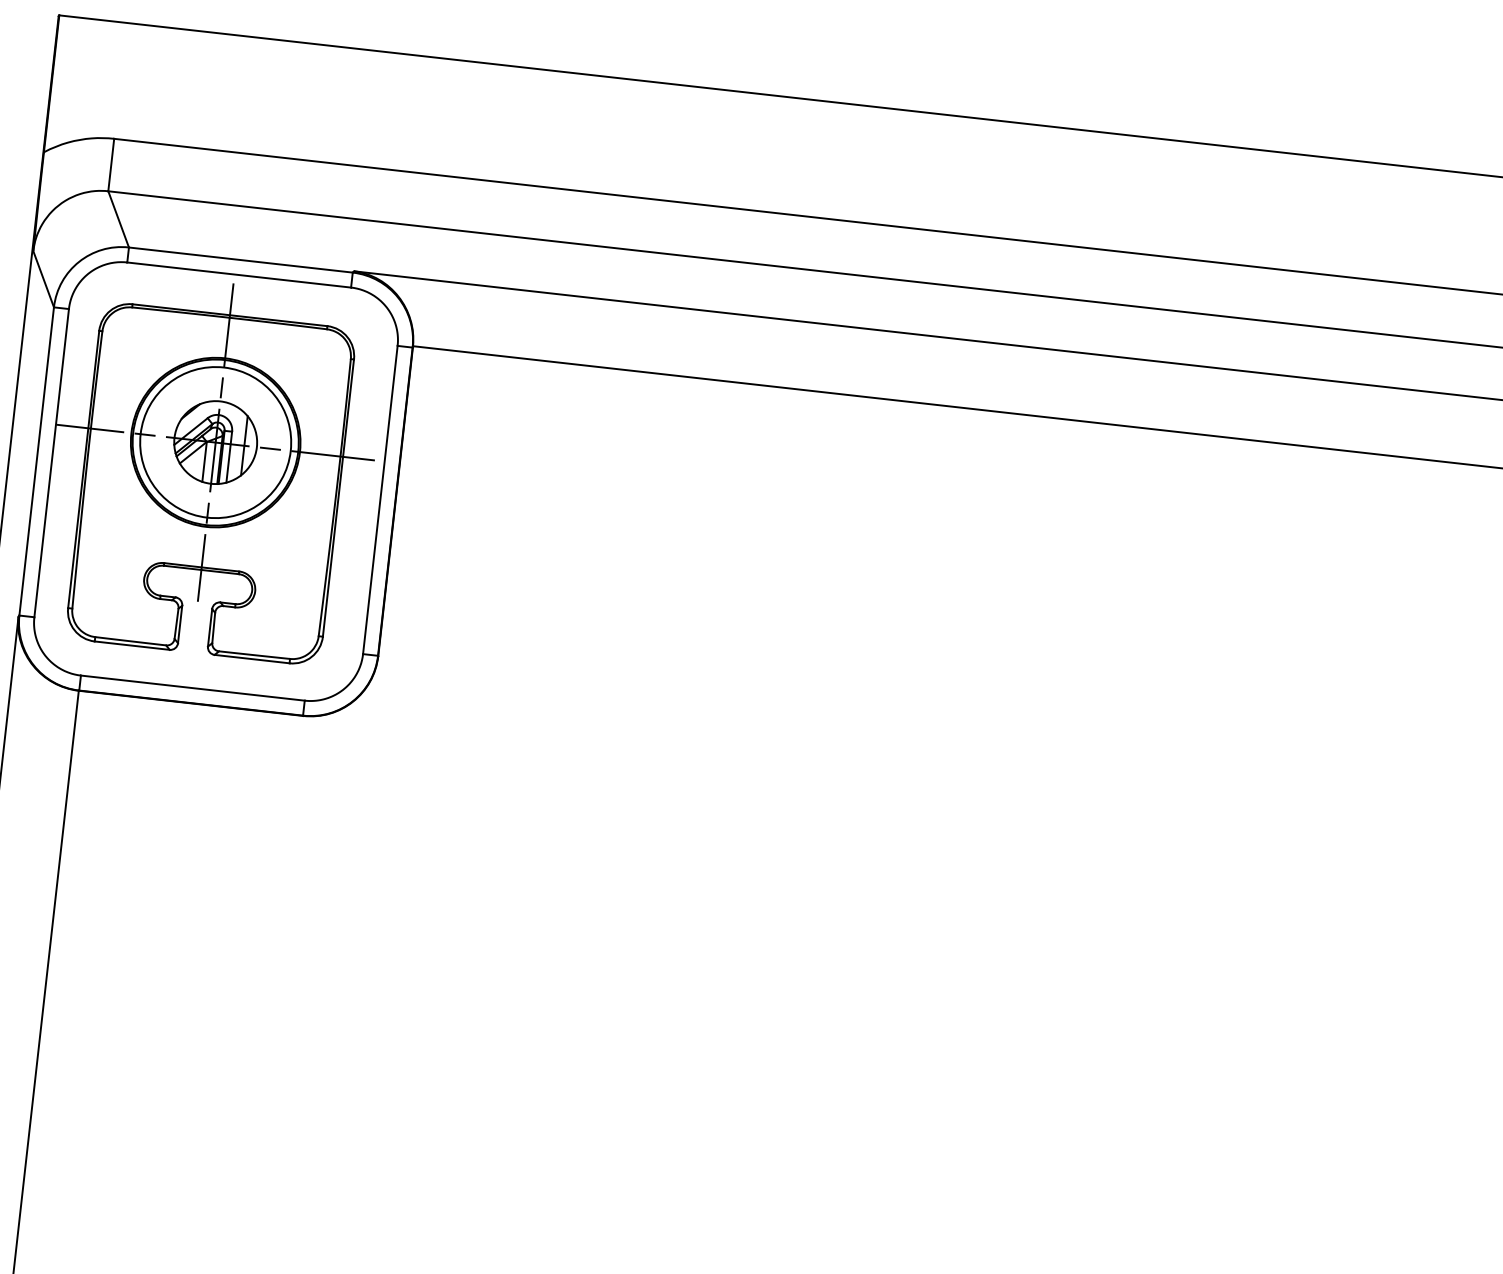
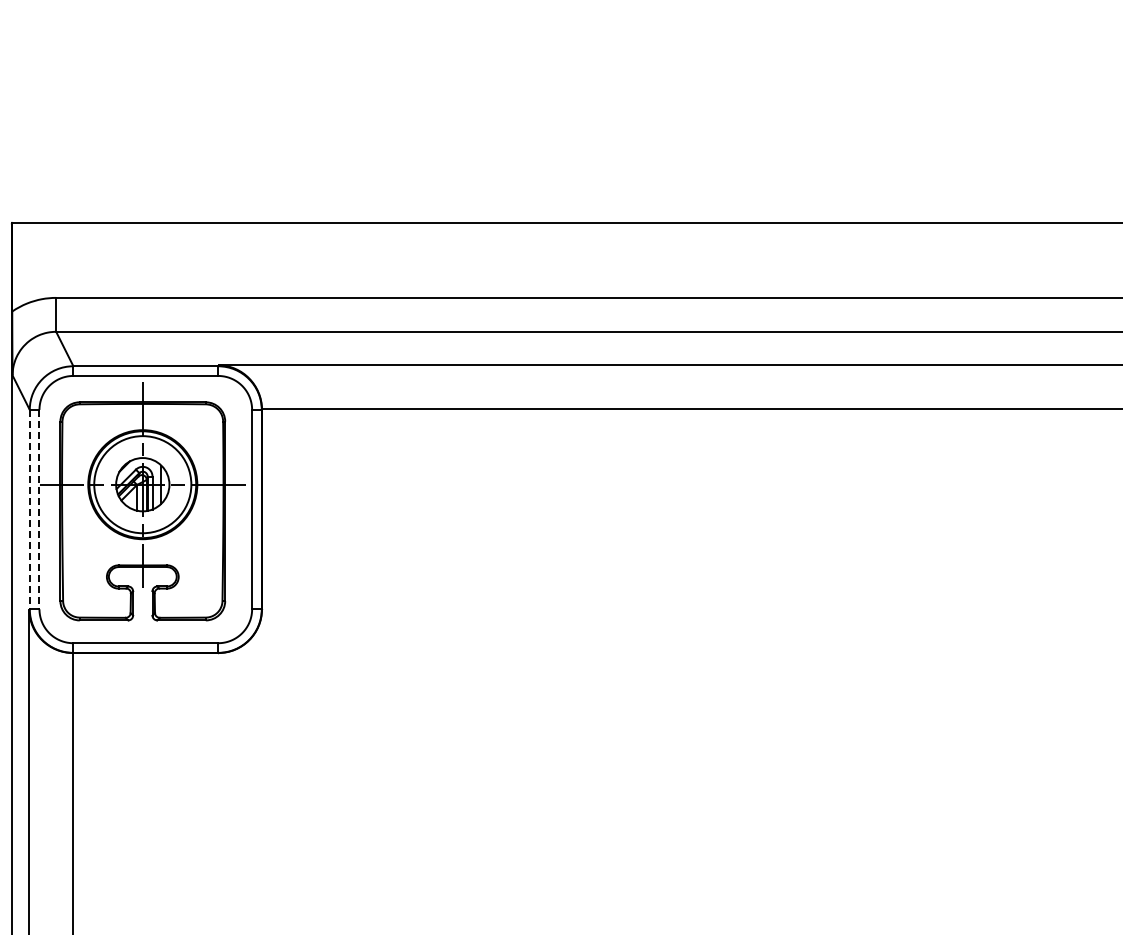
line: (36, 461) -> (29, 509), solid -> dashed
line: (51, 463) -> (39, 509), solid -> dashed

